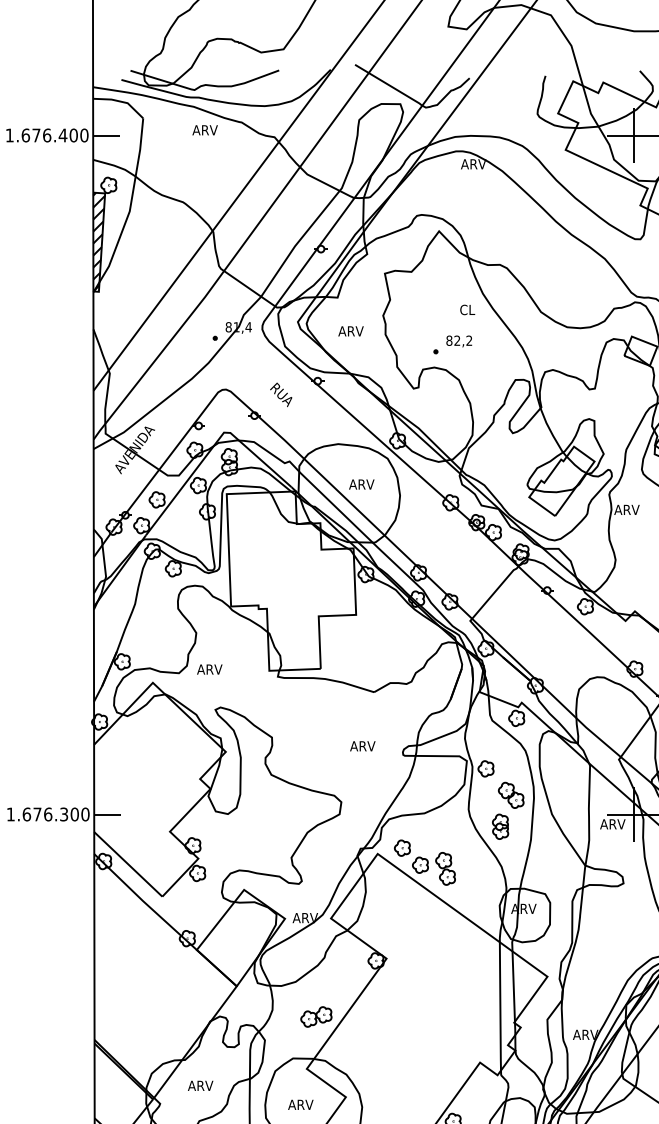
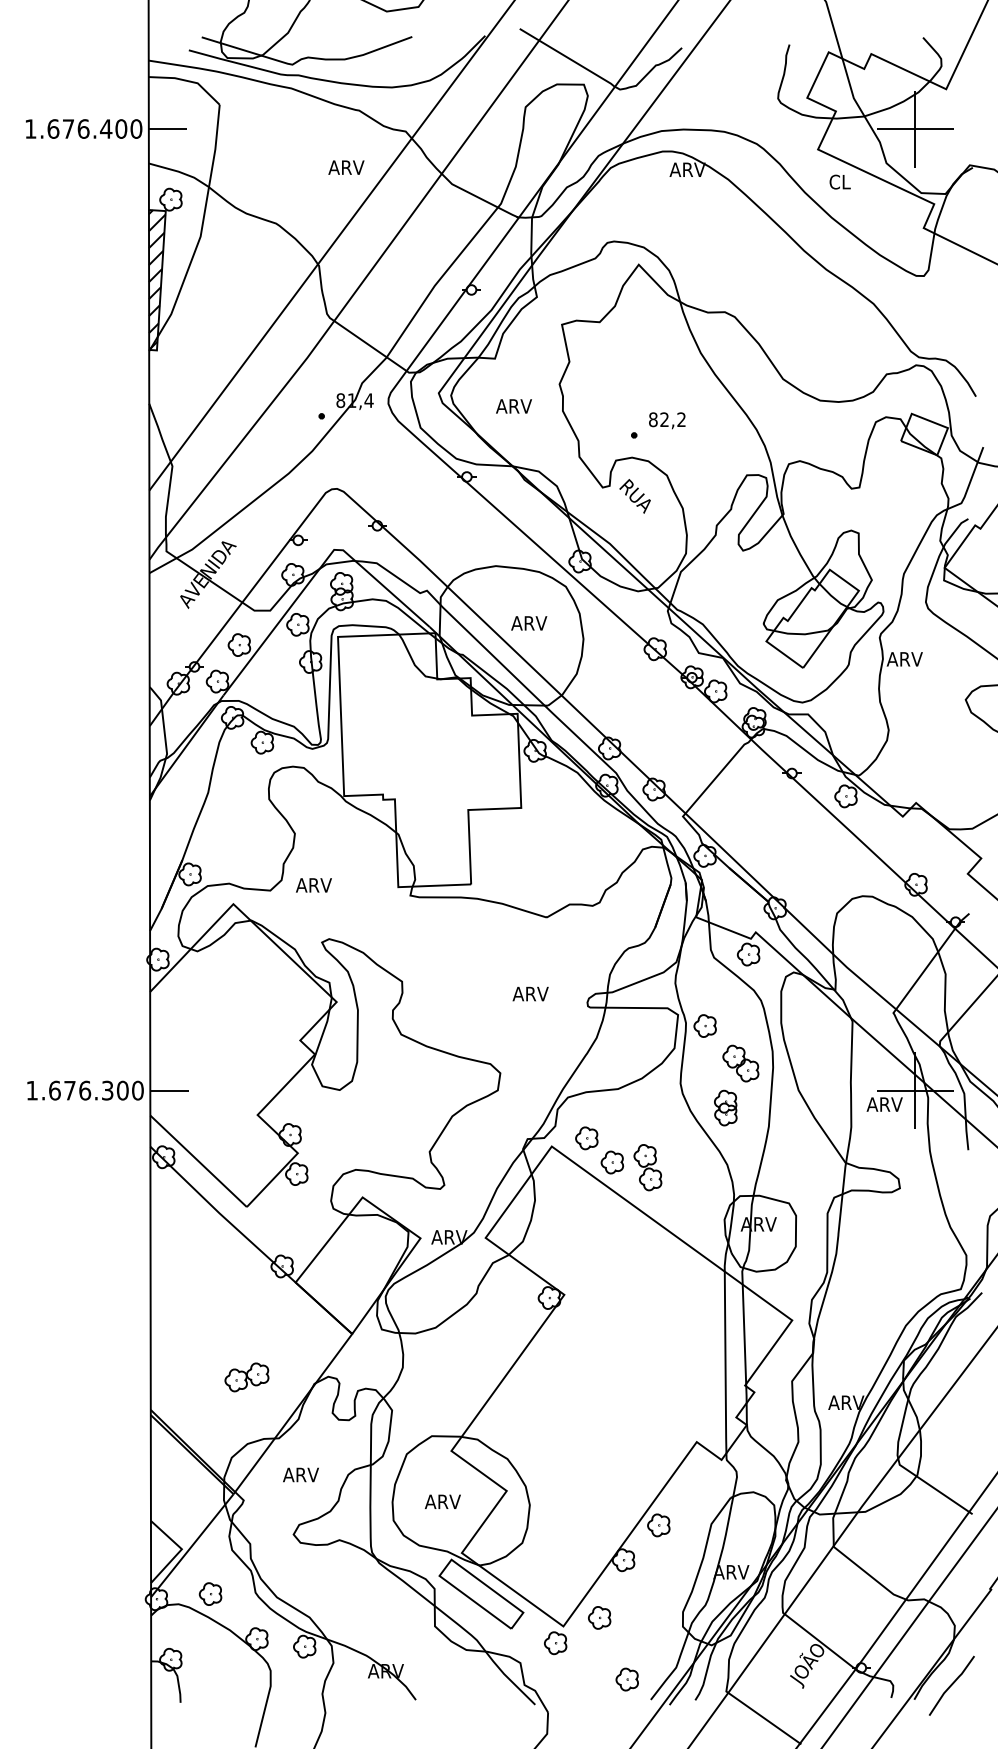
text: (205, 130) -> (346, 167), moved
text: (467, 309) -> (839, 181), moved
text: (280, 394) -> (634, 496), moved
part: (316, 1017) -> (246, 1377), moved

